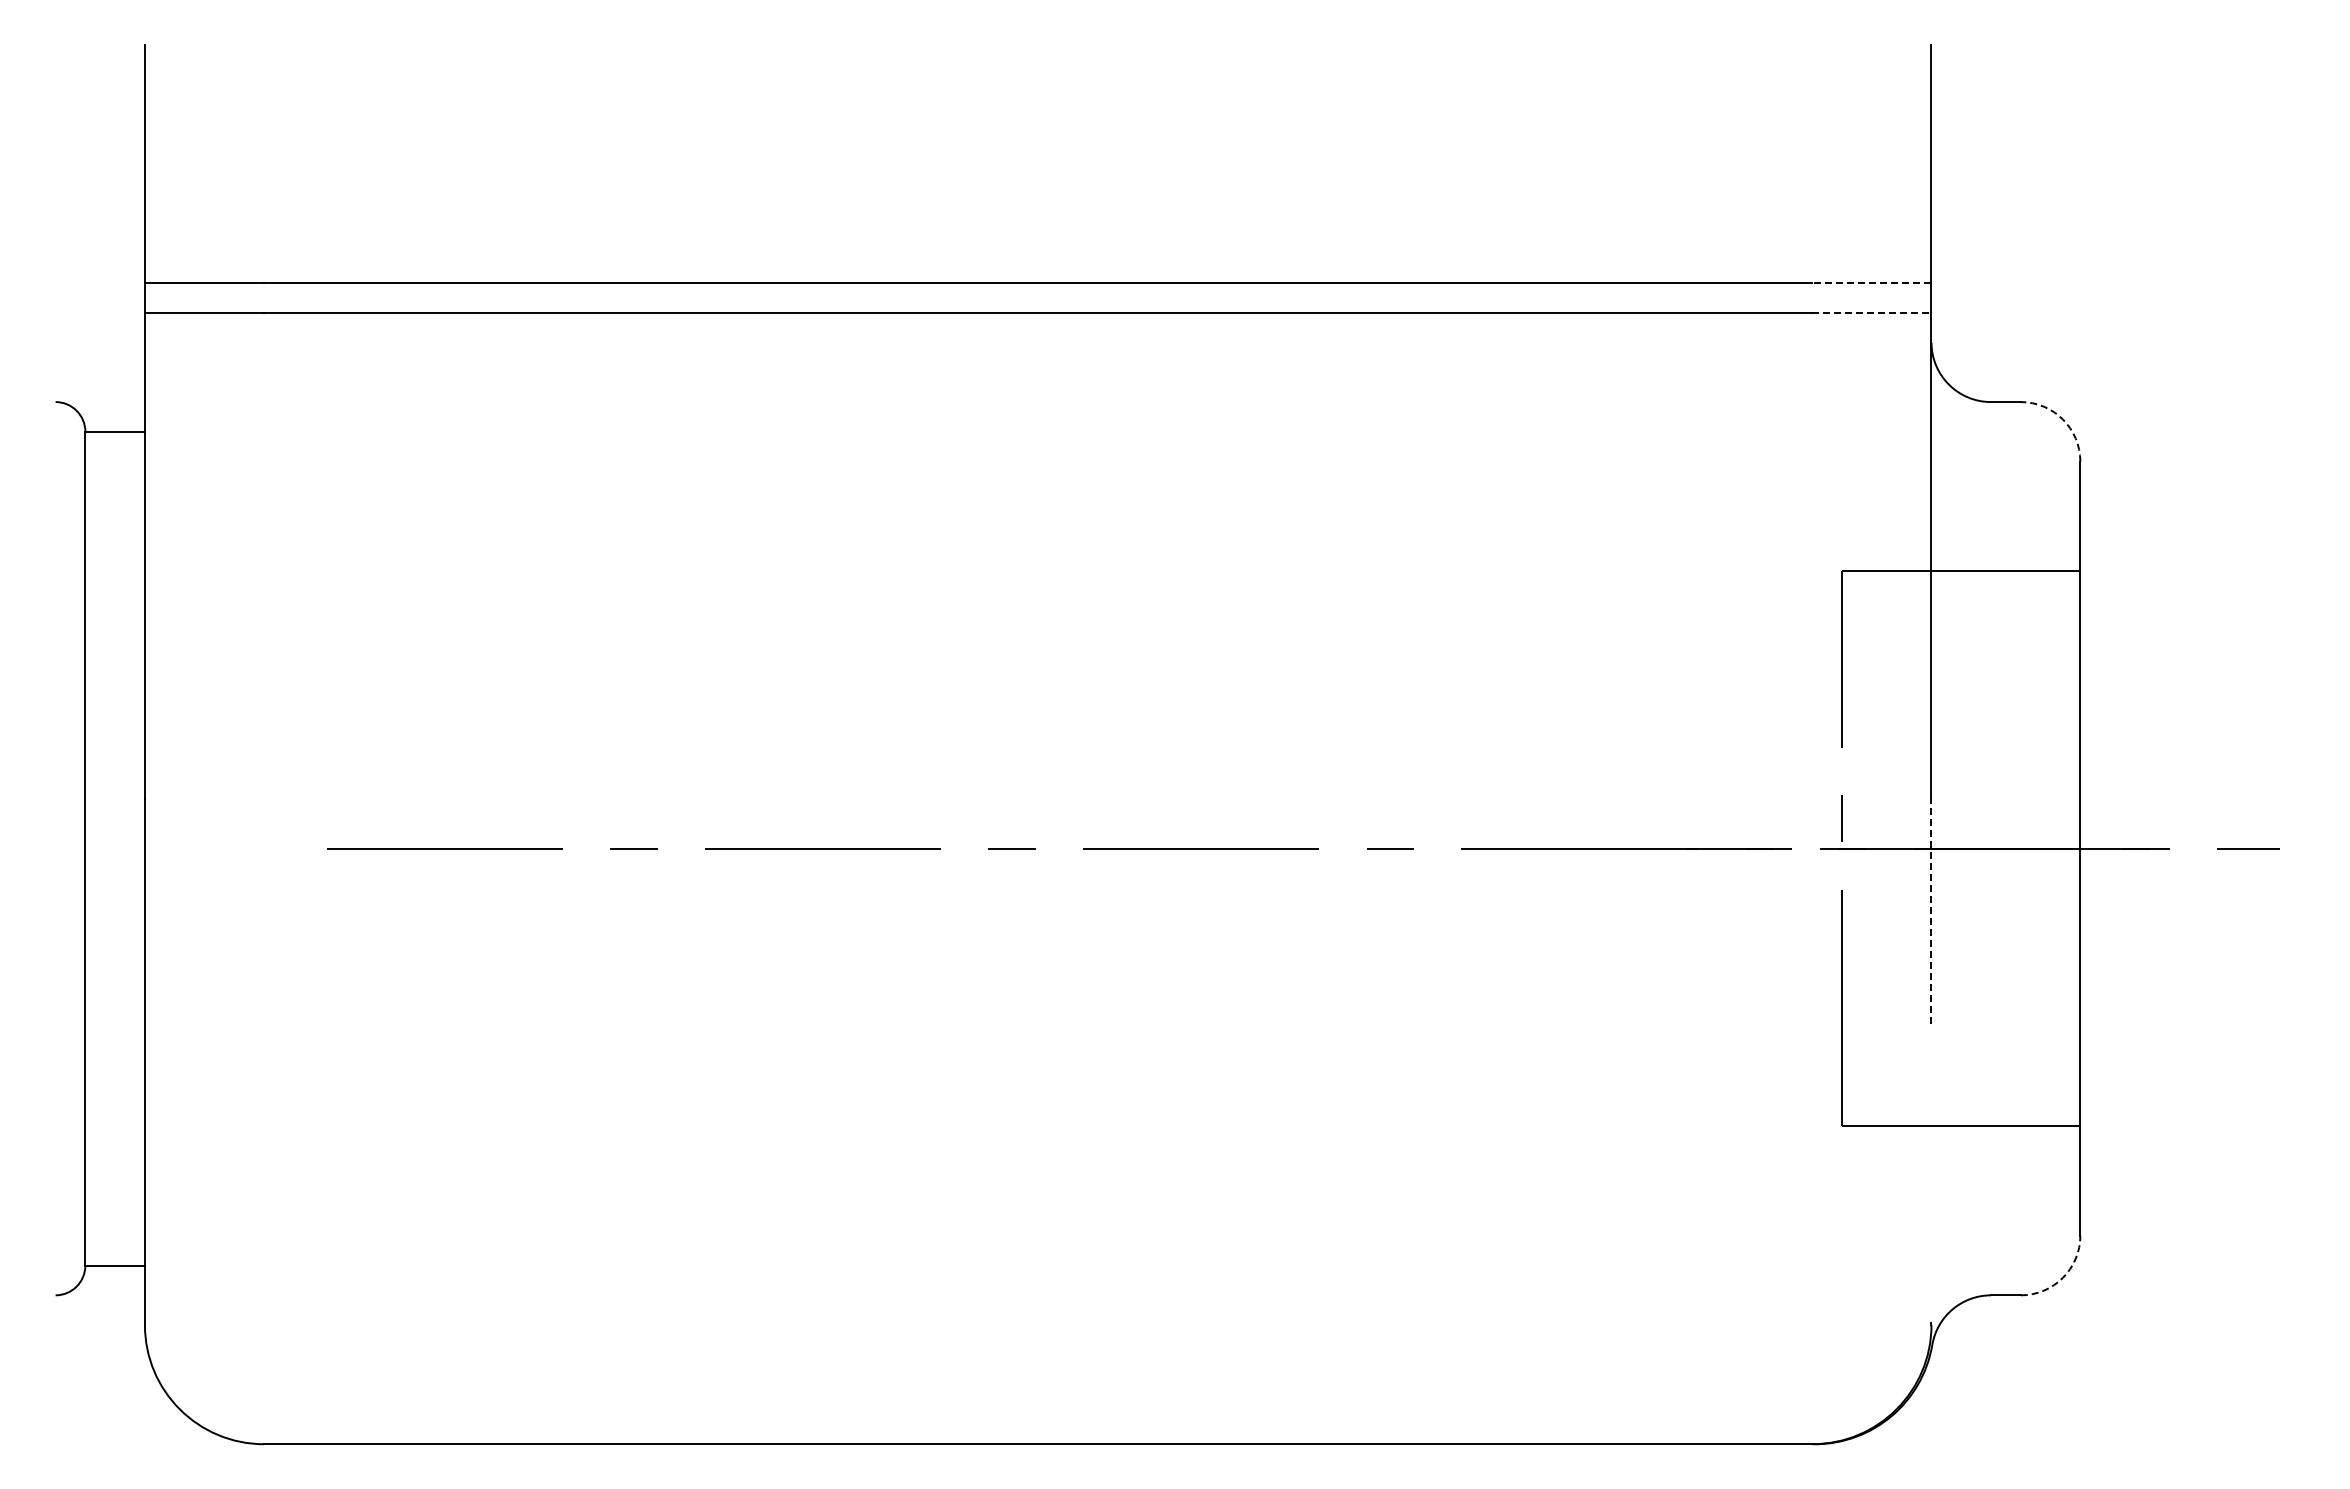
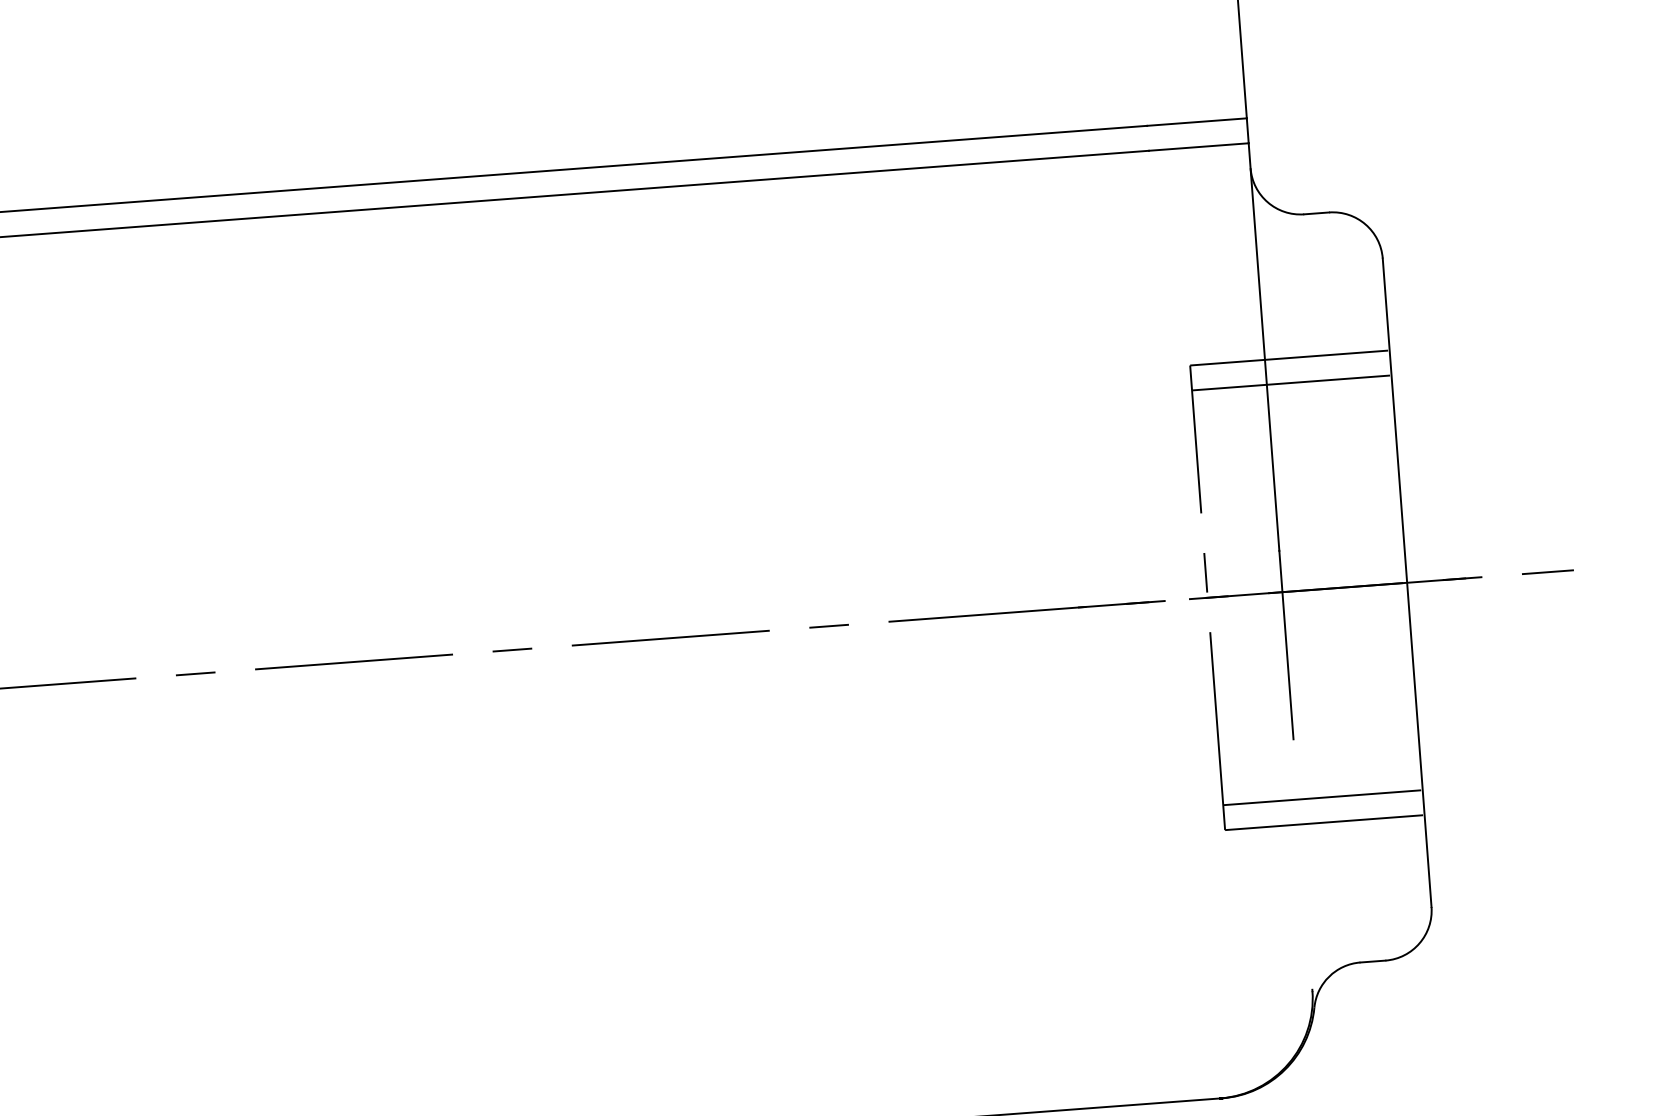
line: (1871, 282) -> (1196, 121), dashed -> solid
line: (1871, 312) -> (1198, 146), dashed -> solid
arc: (2062, 419) -> (1365, 224), dashed -> solid
line: (1961, 601) -> (1292, 383), added
line: (1931, 911) -> (1286, 644), dashed -> solid
line: (1961, 1096) -> (1323, 797), added
arc: (2062, 1277) -> (1419, 943), dashed -> solid

